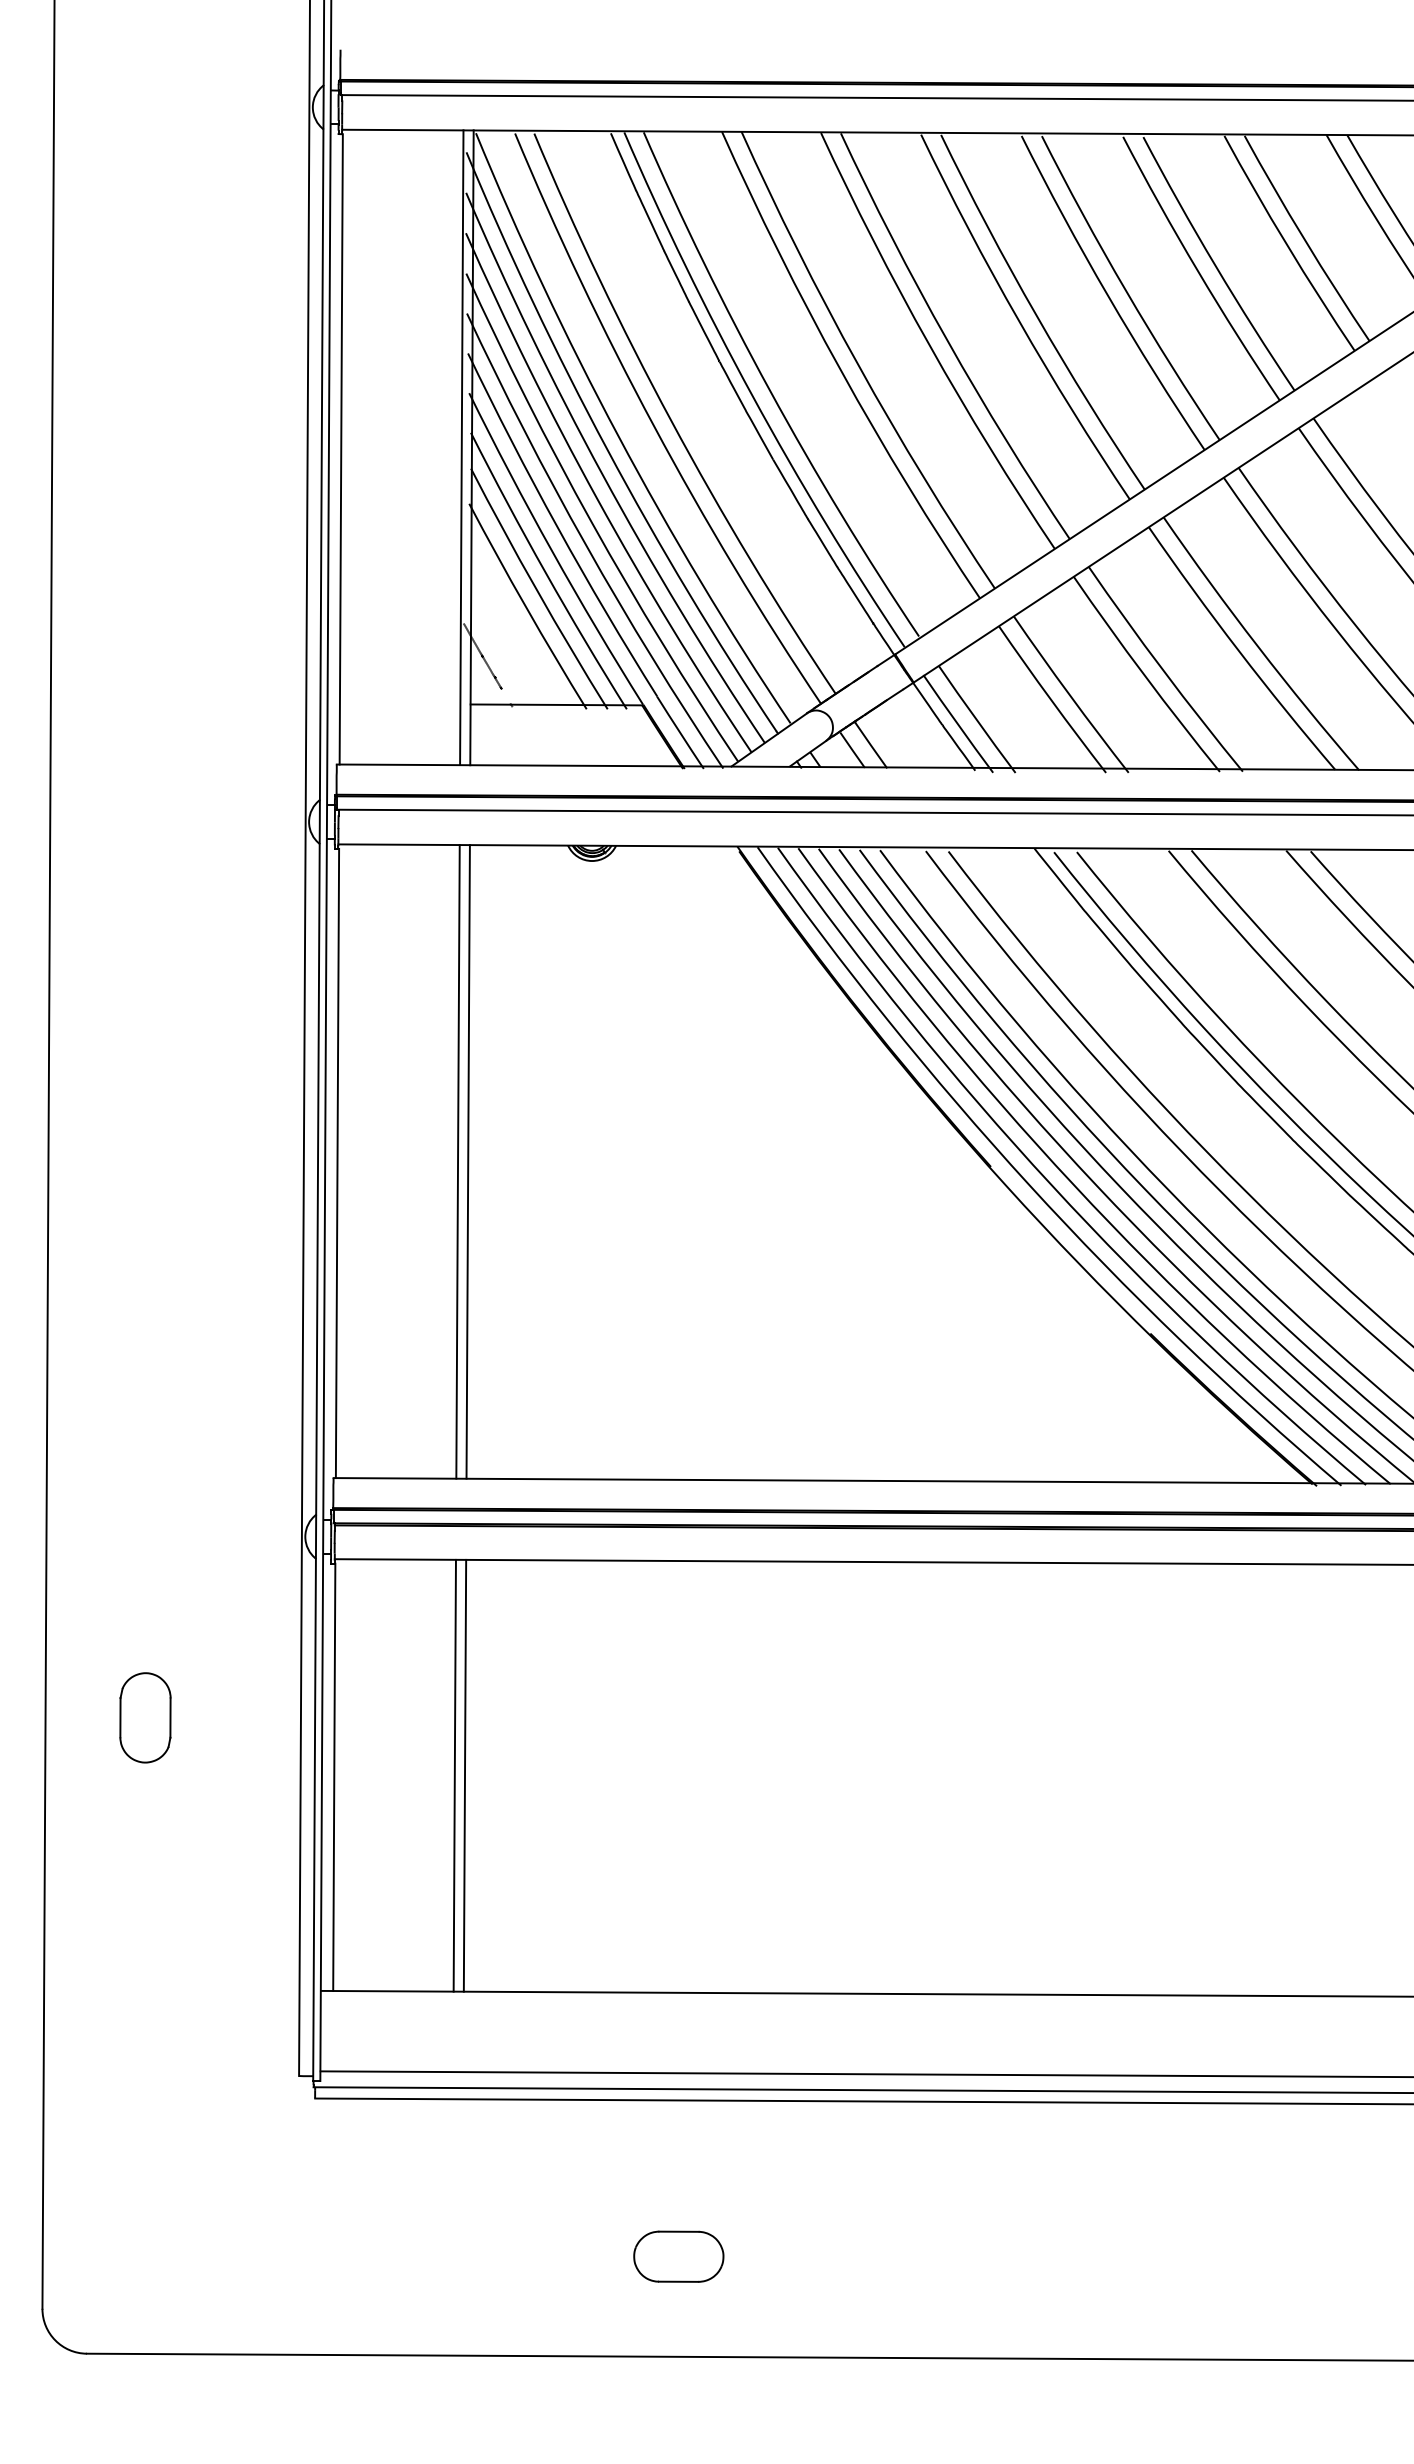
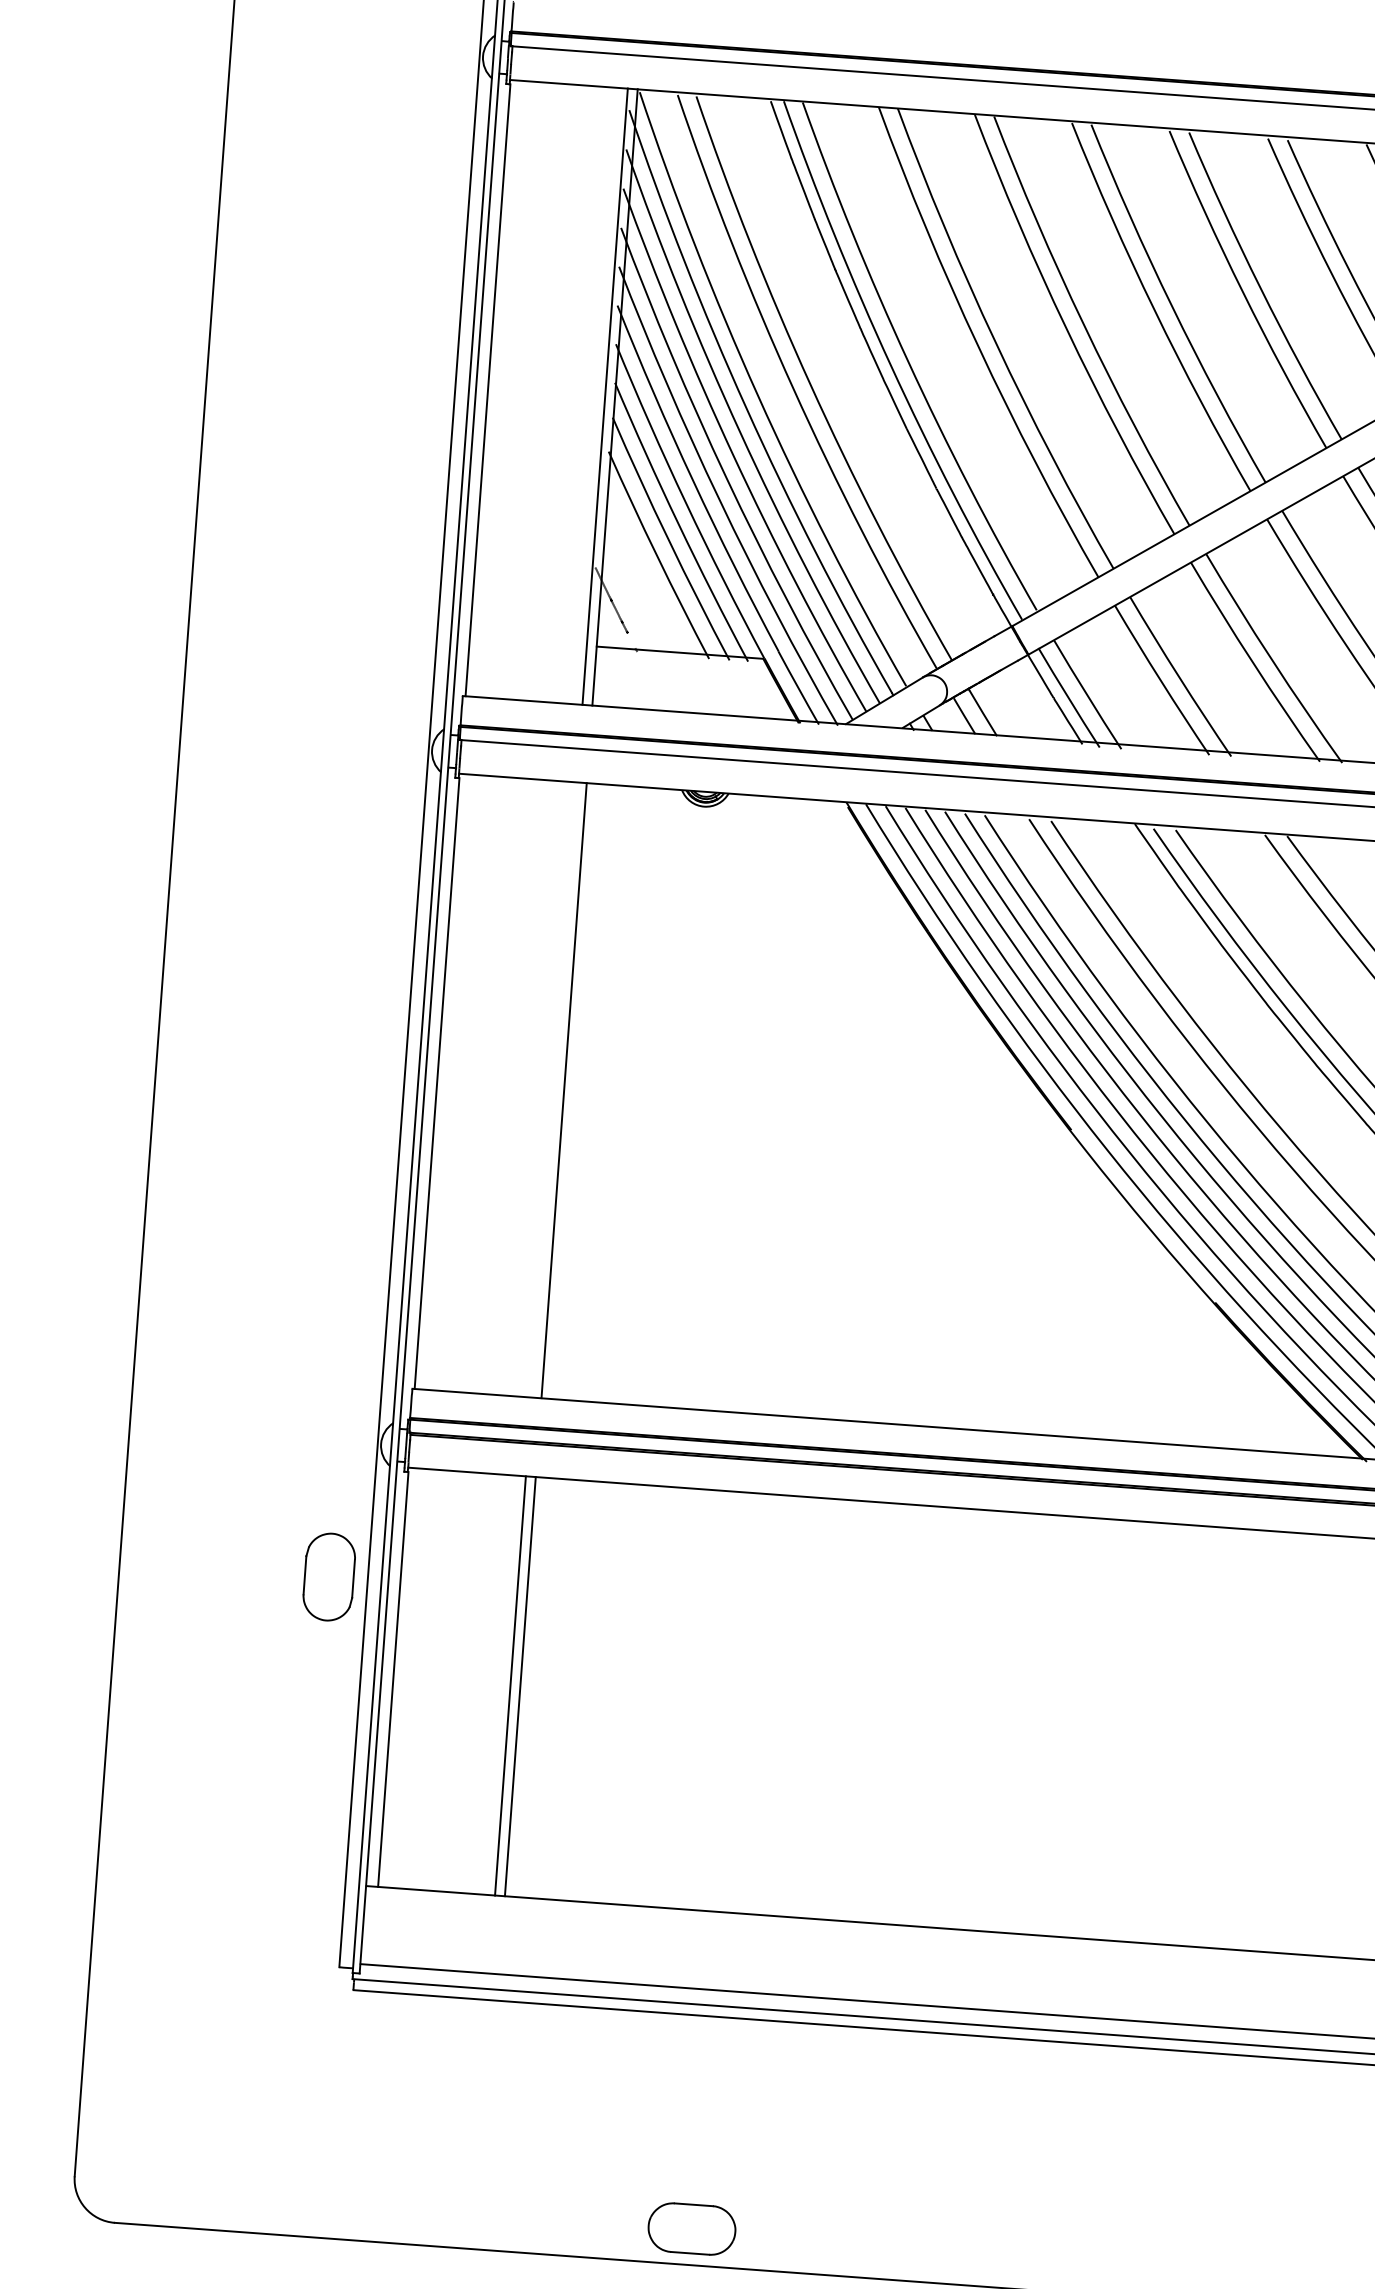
line: (457, 1161) -> (553, 1089), removed
part: (145, 1717) -> (329, 1576), moved
part: (678, 2256) -> (691, 2228), moved

